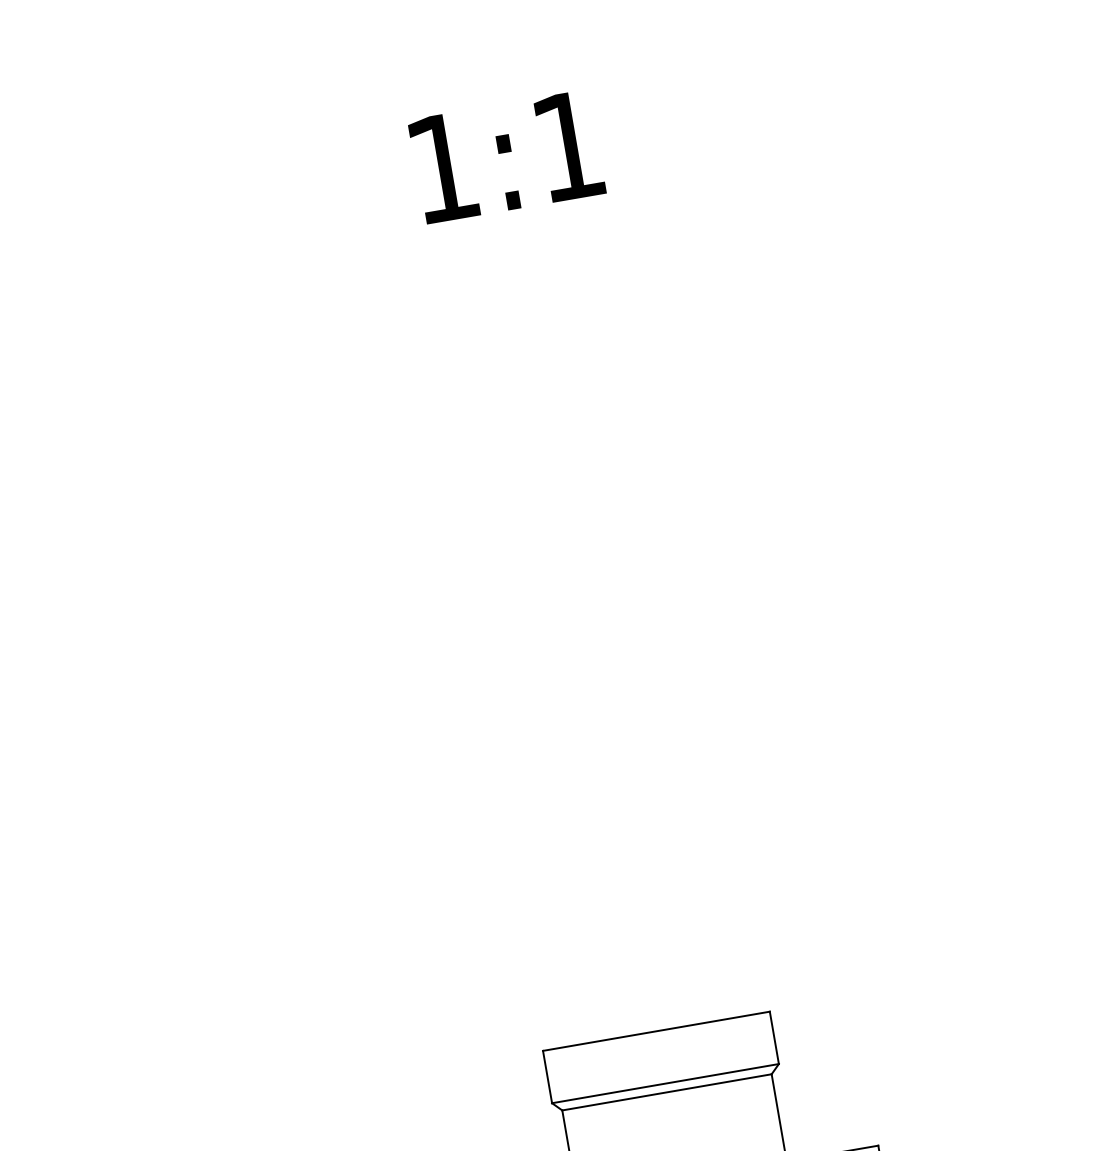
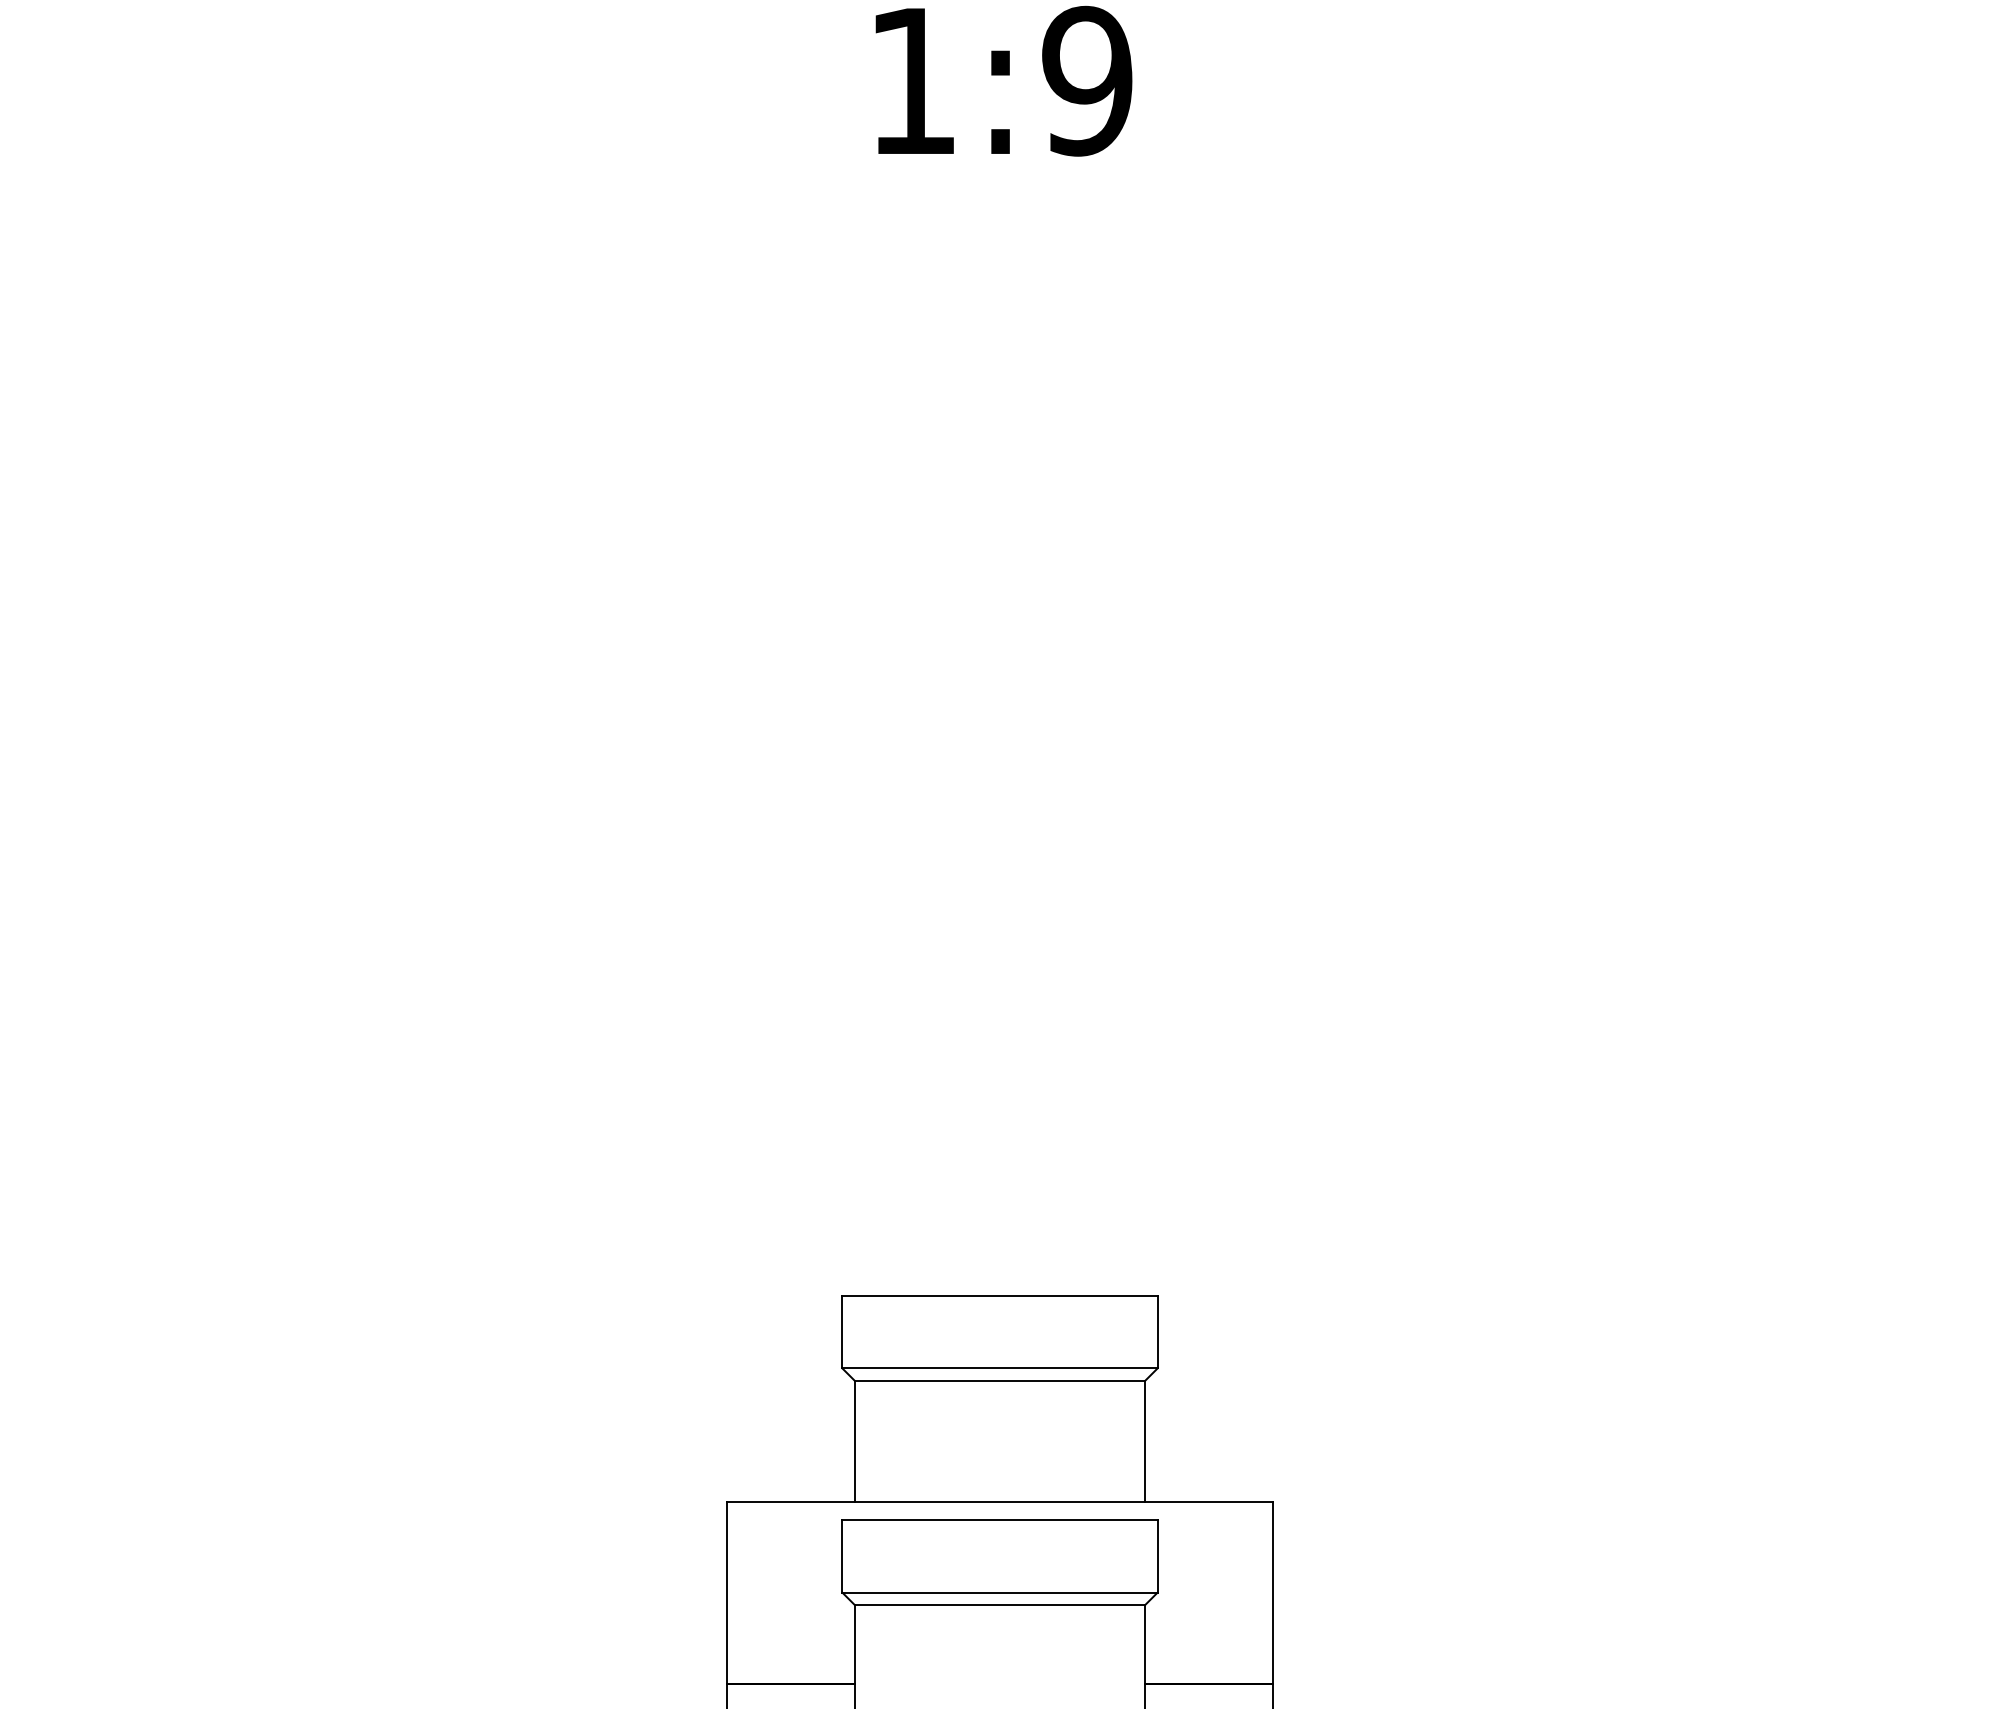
text: (568, 145) -> (1087, 80), 1:1 -> 1:9

